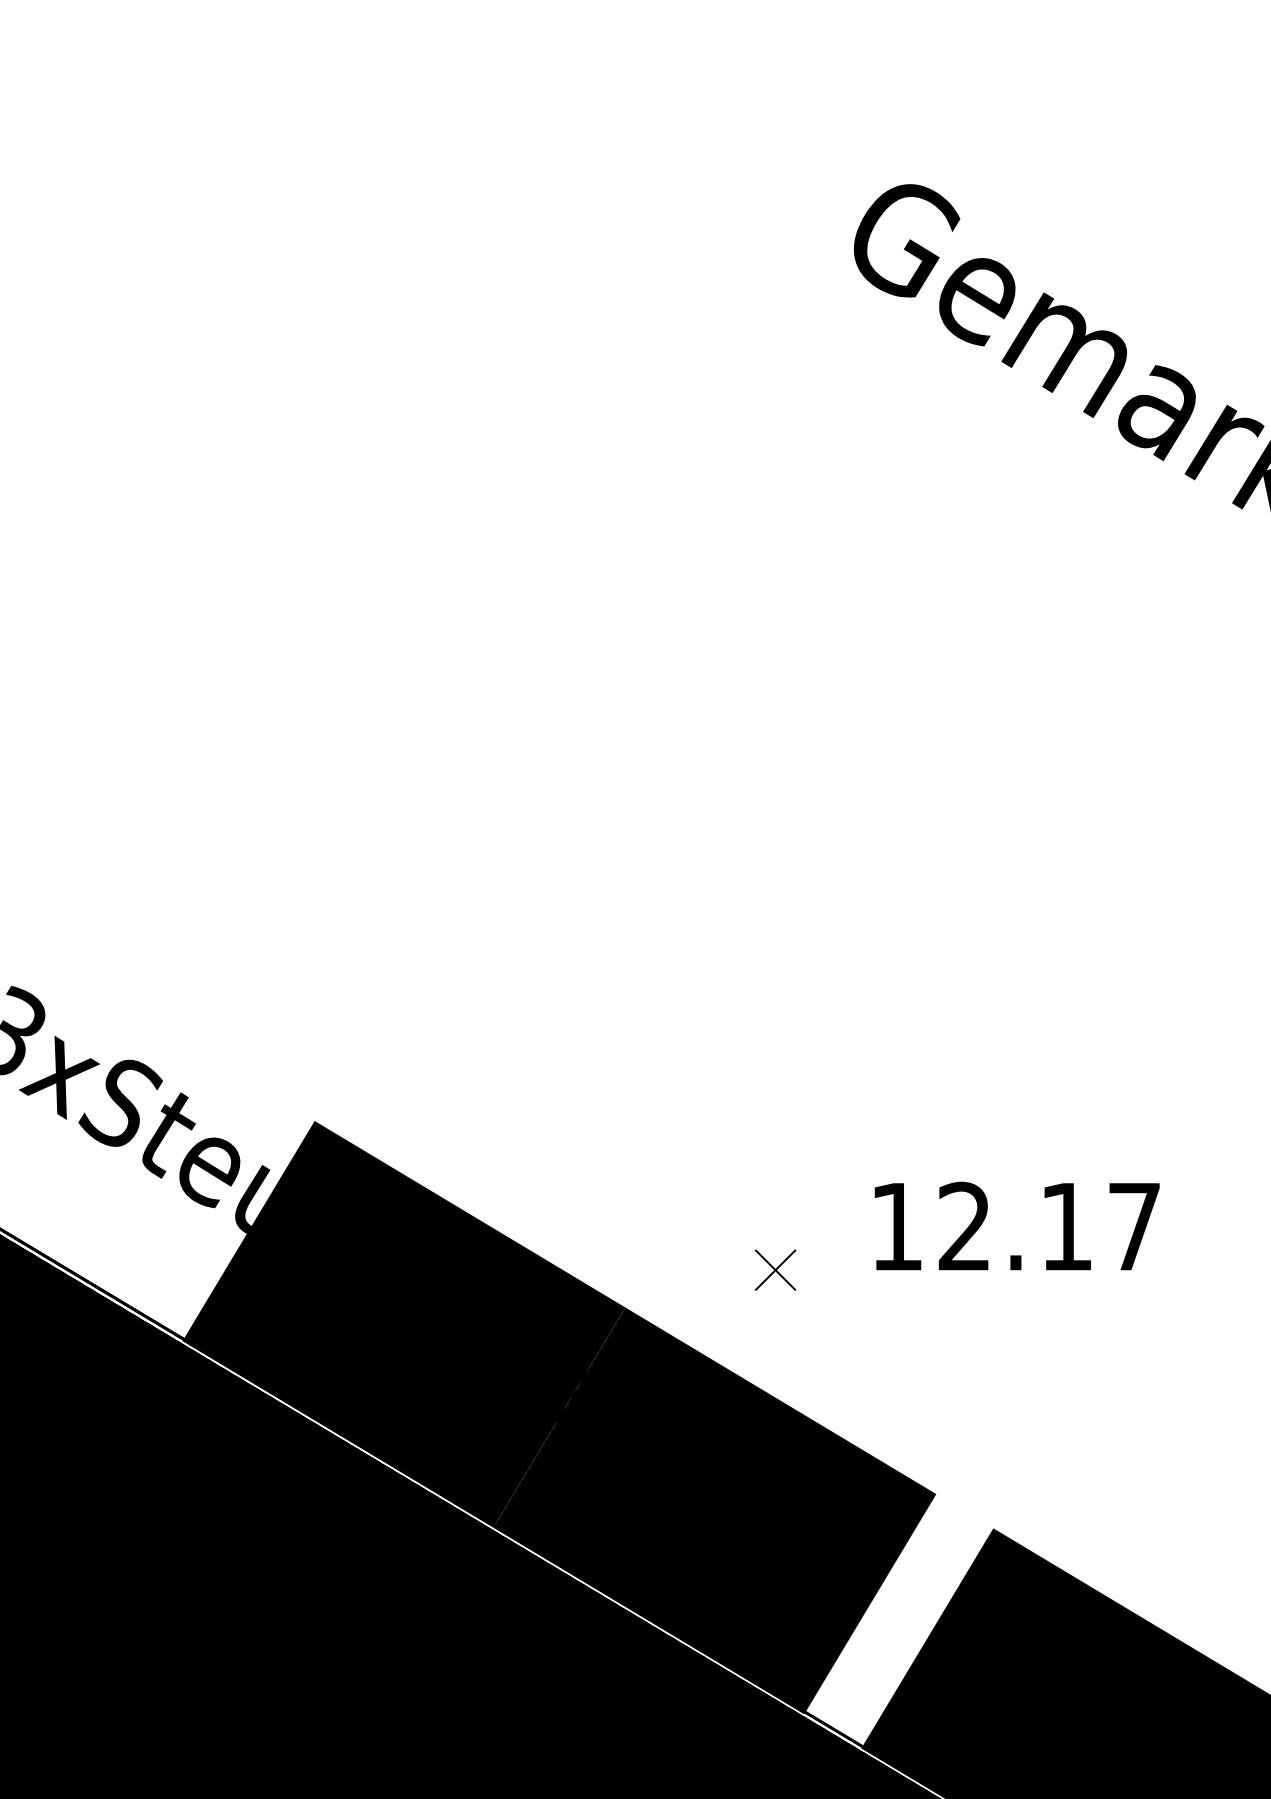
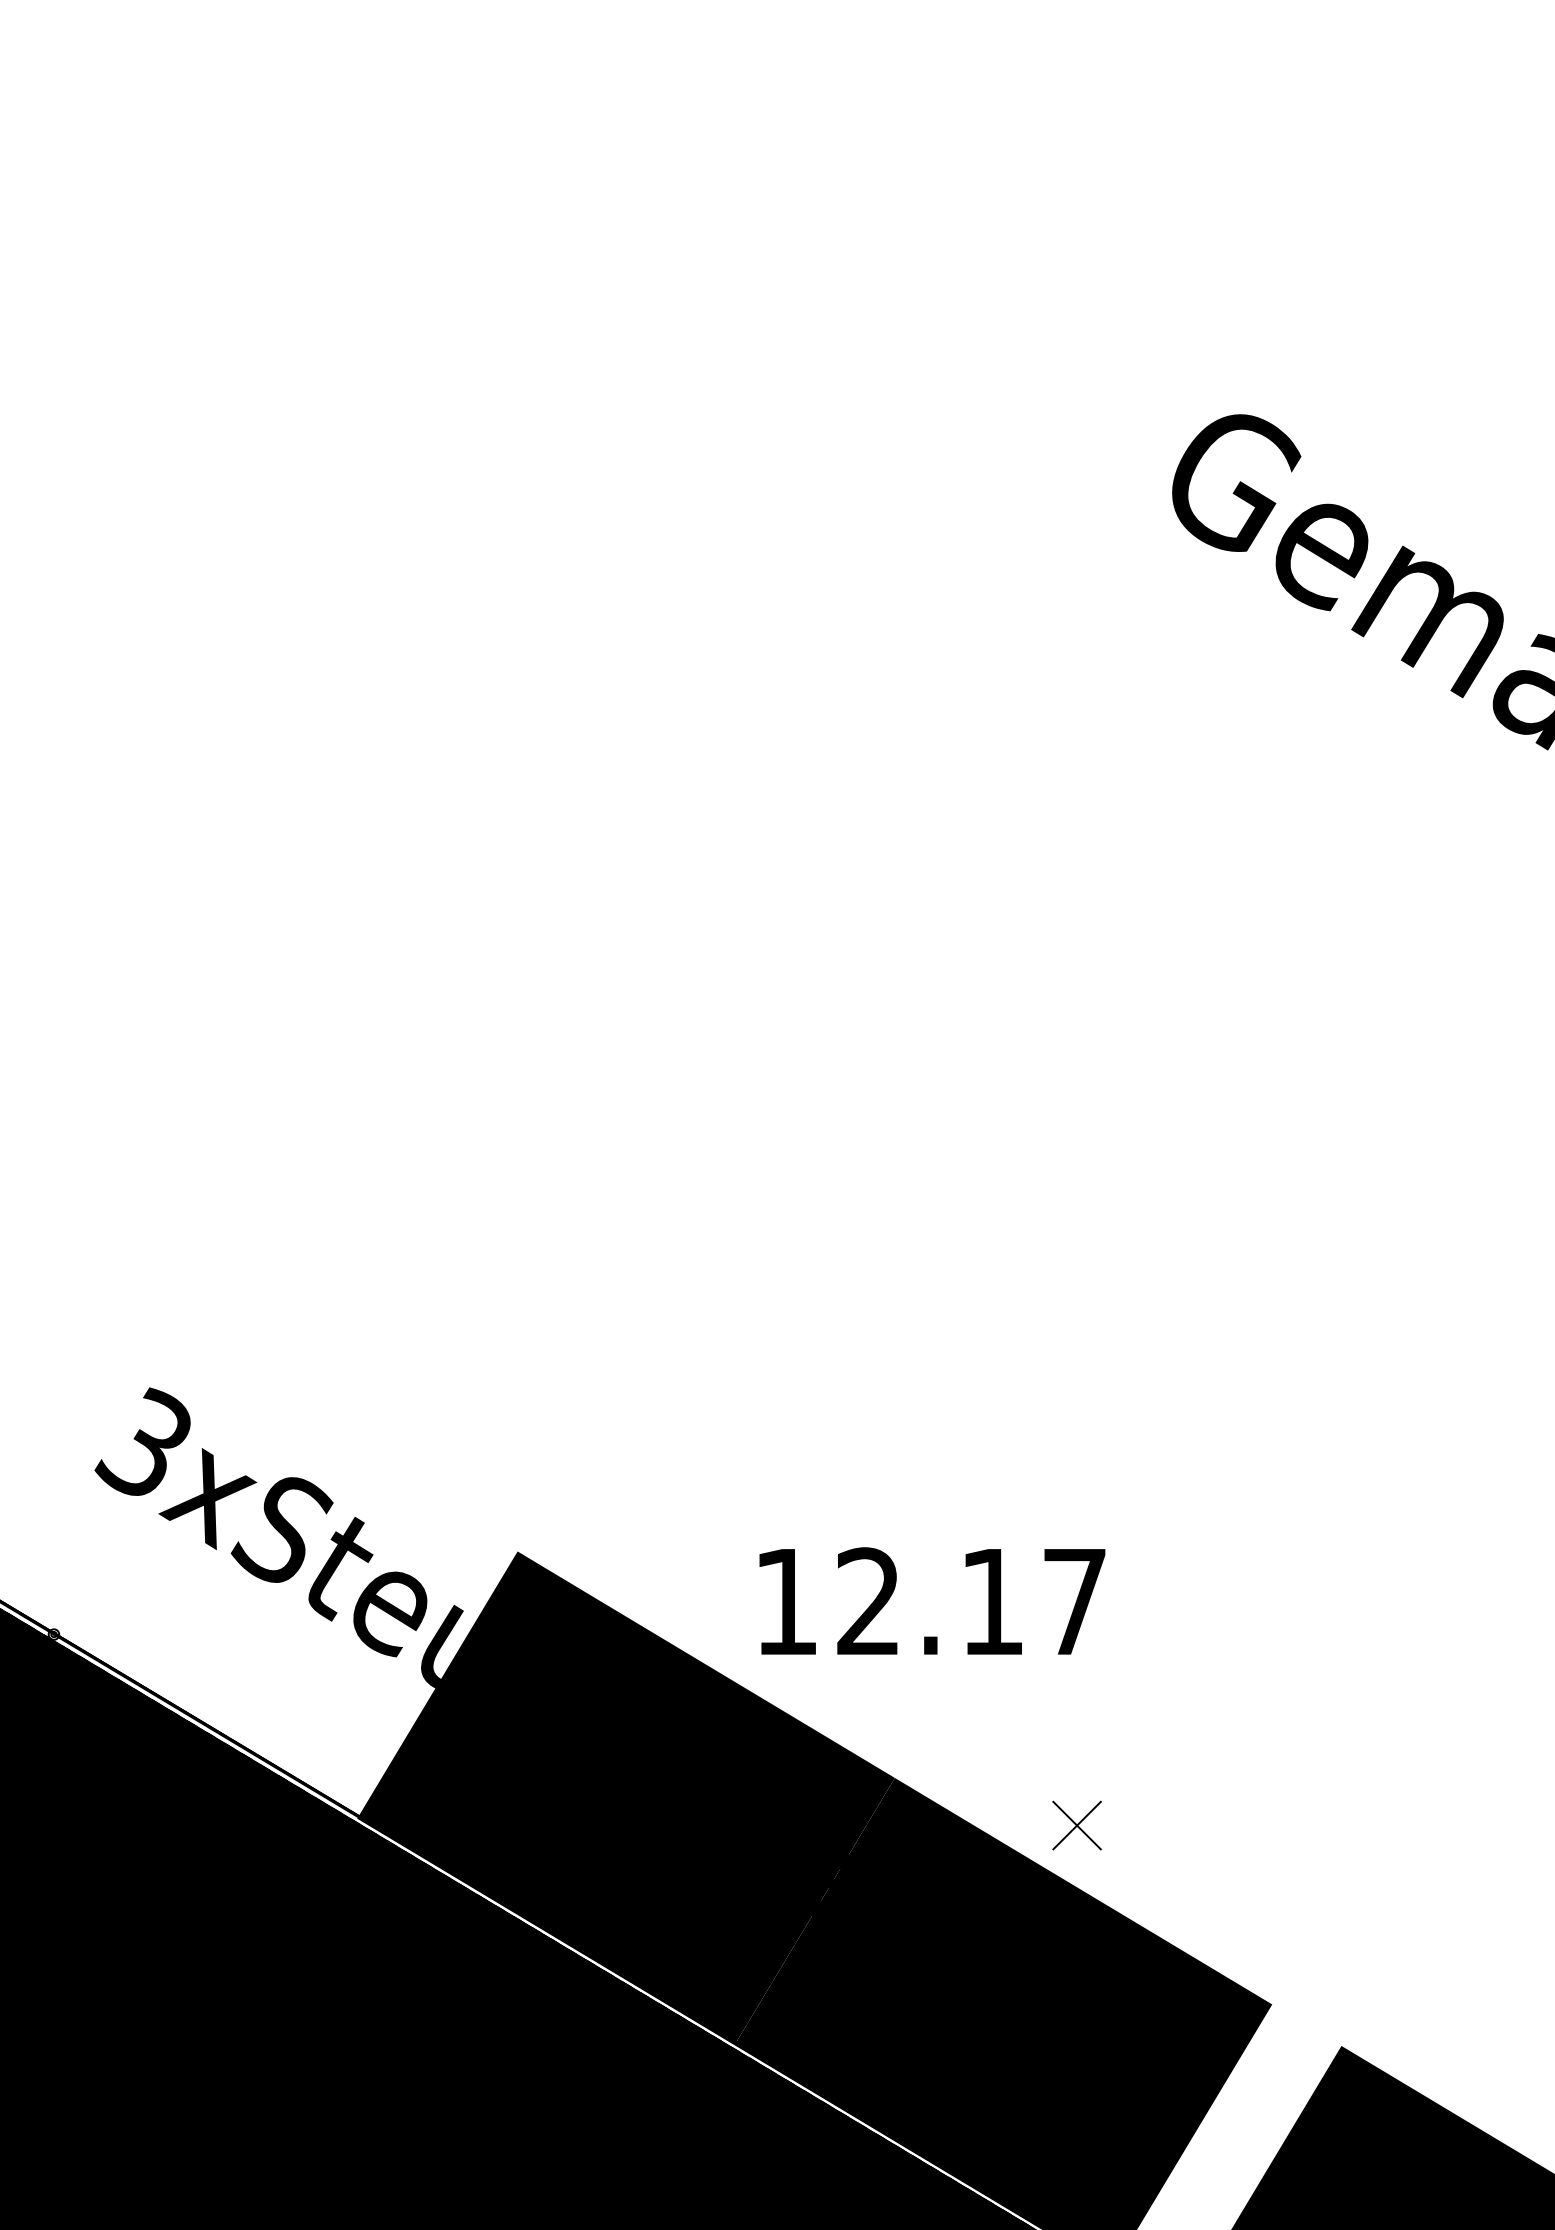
text: (1017, 1225) -> (932, 1600), moved
part: (775, 1270) -> (1076, 1825), moved

